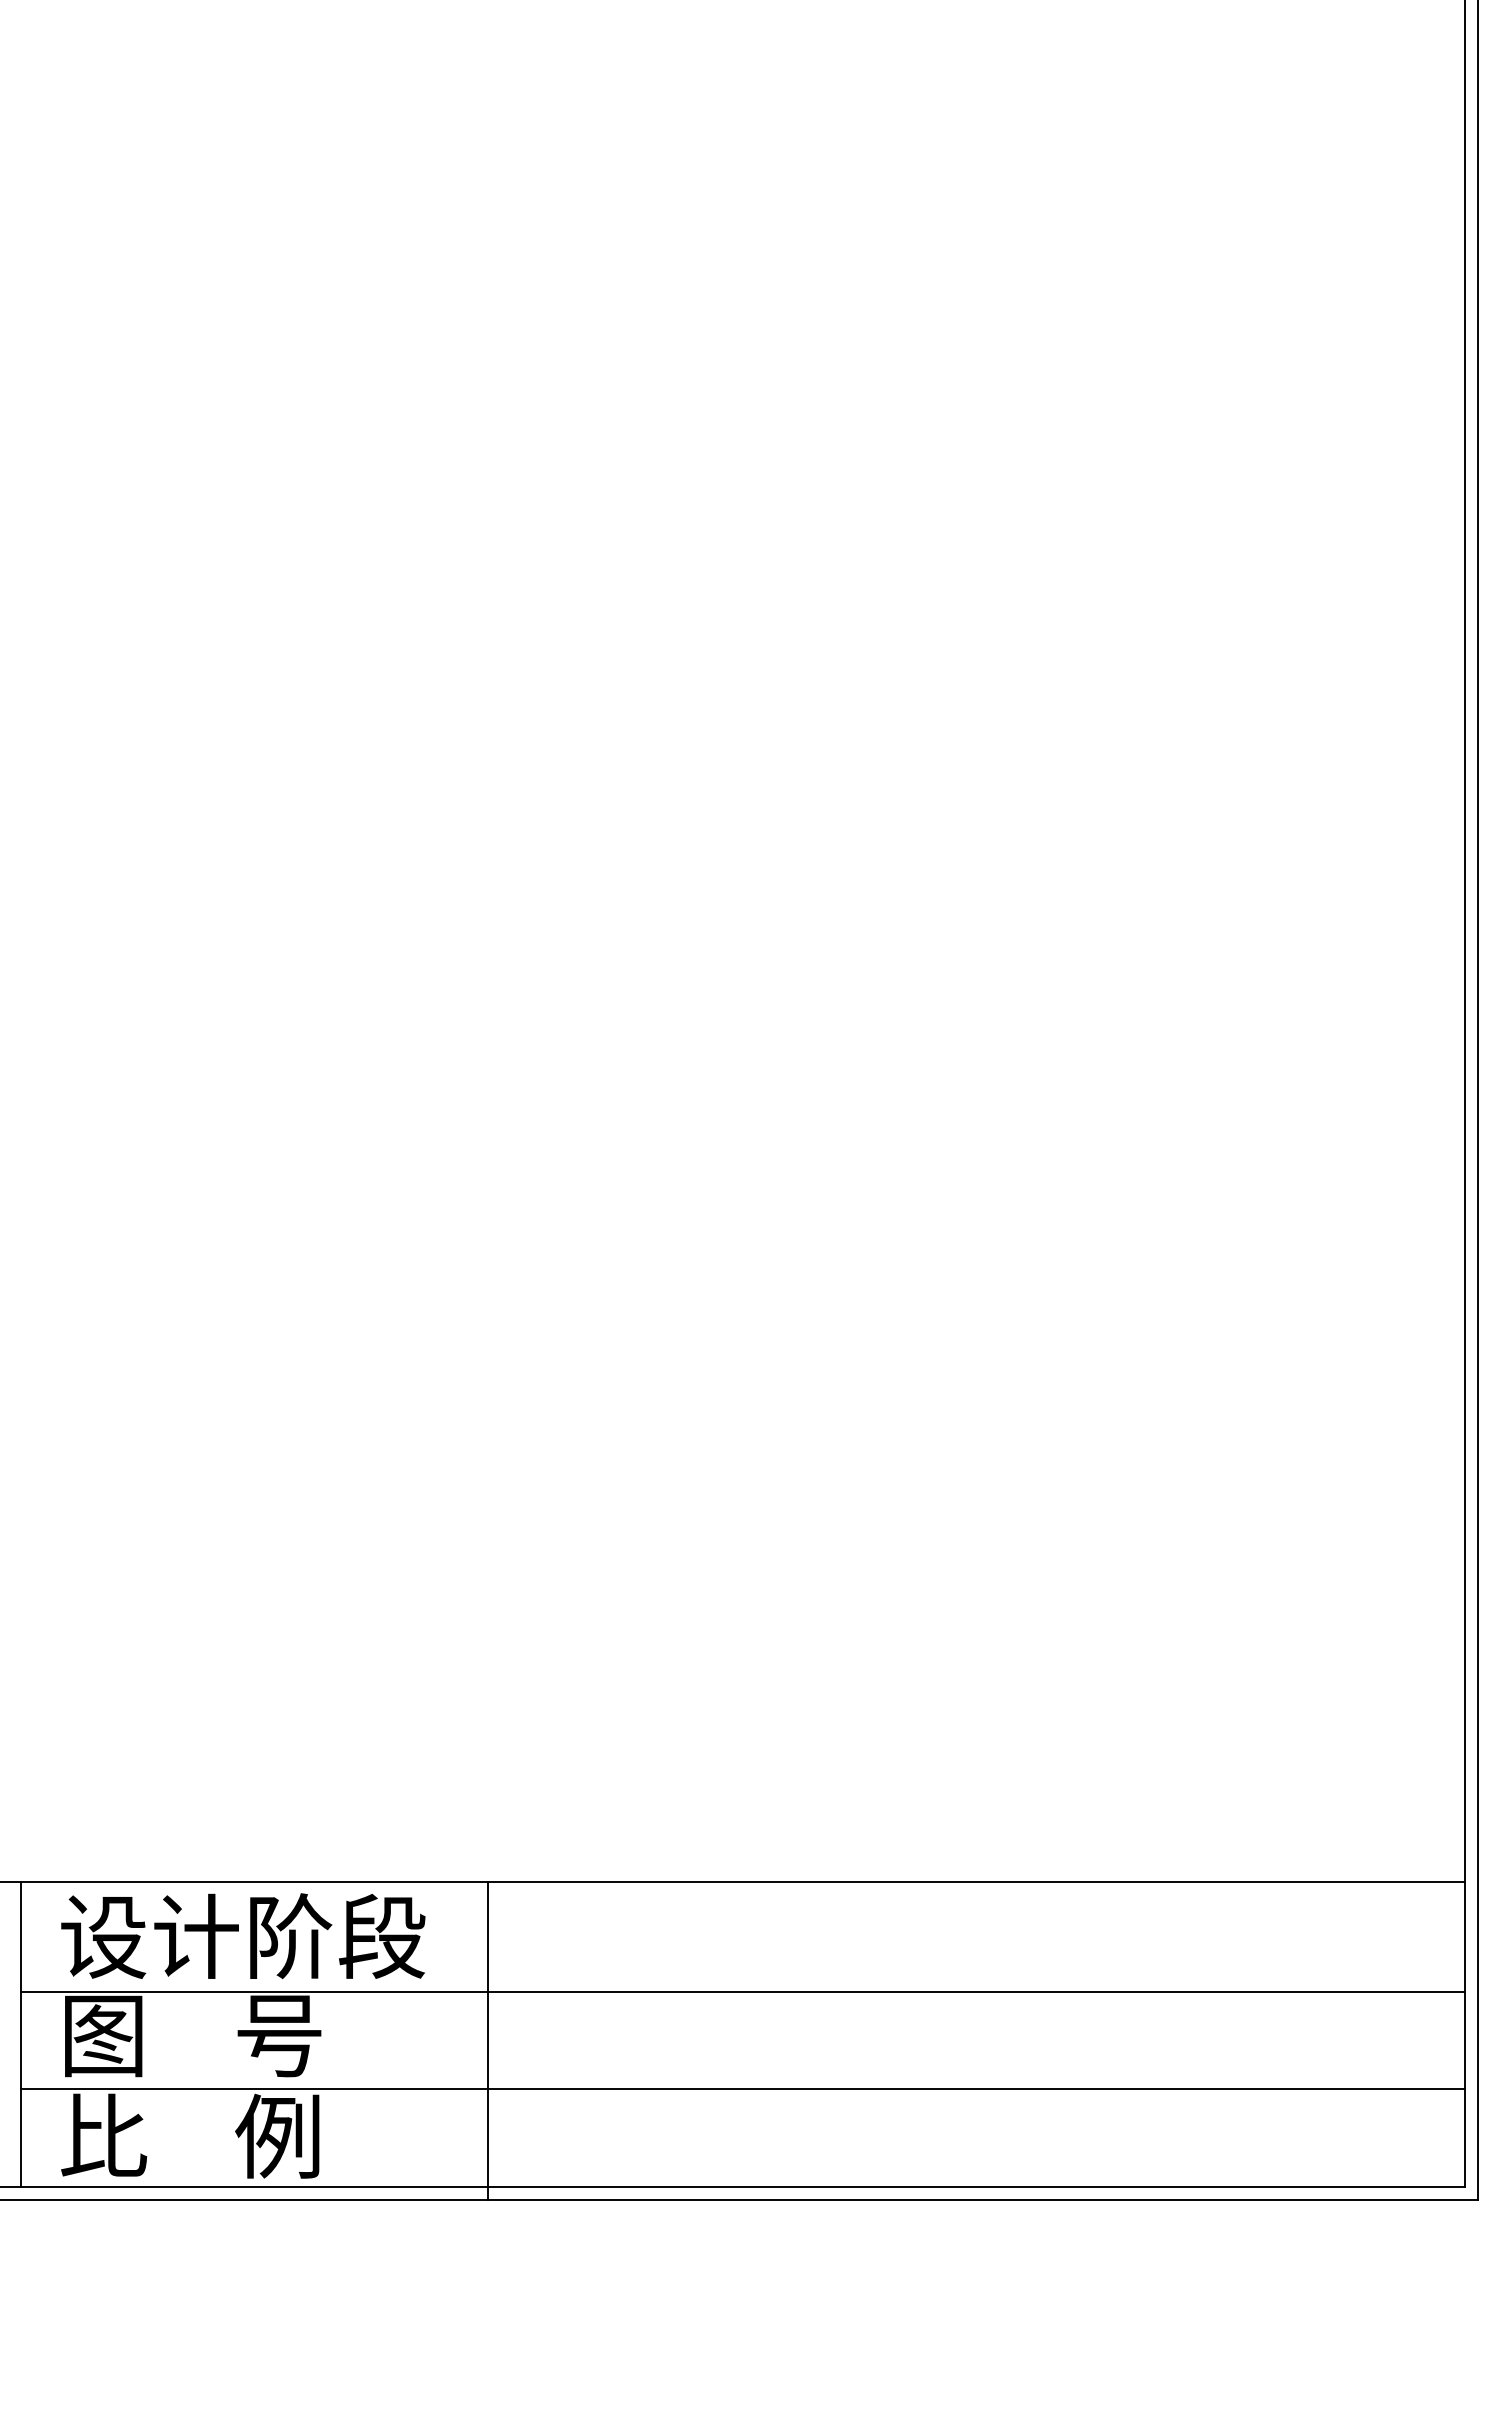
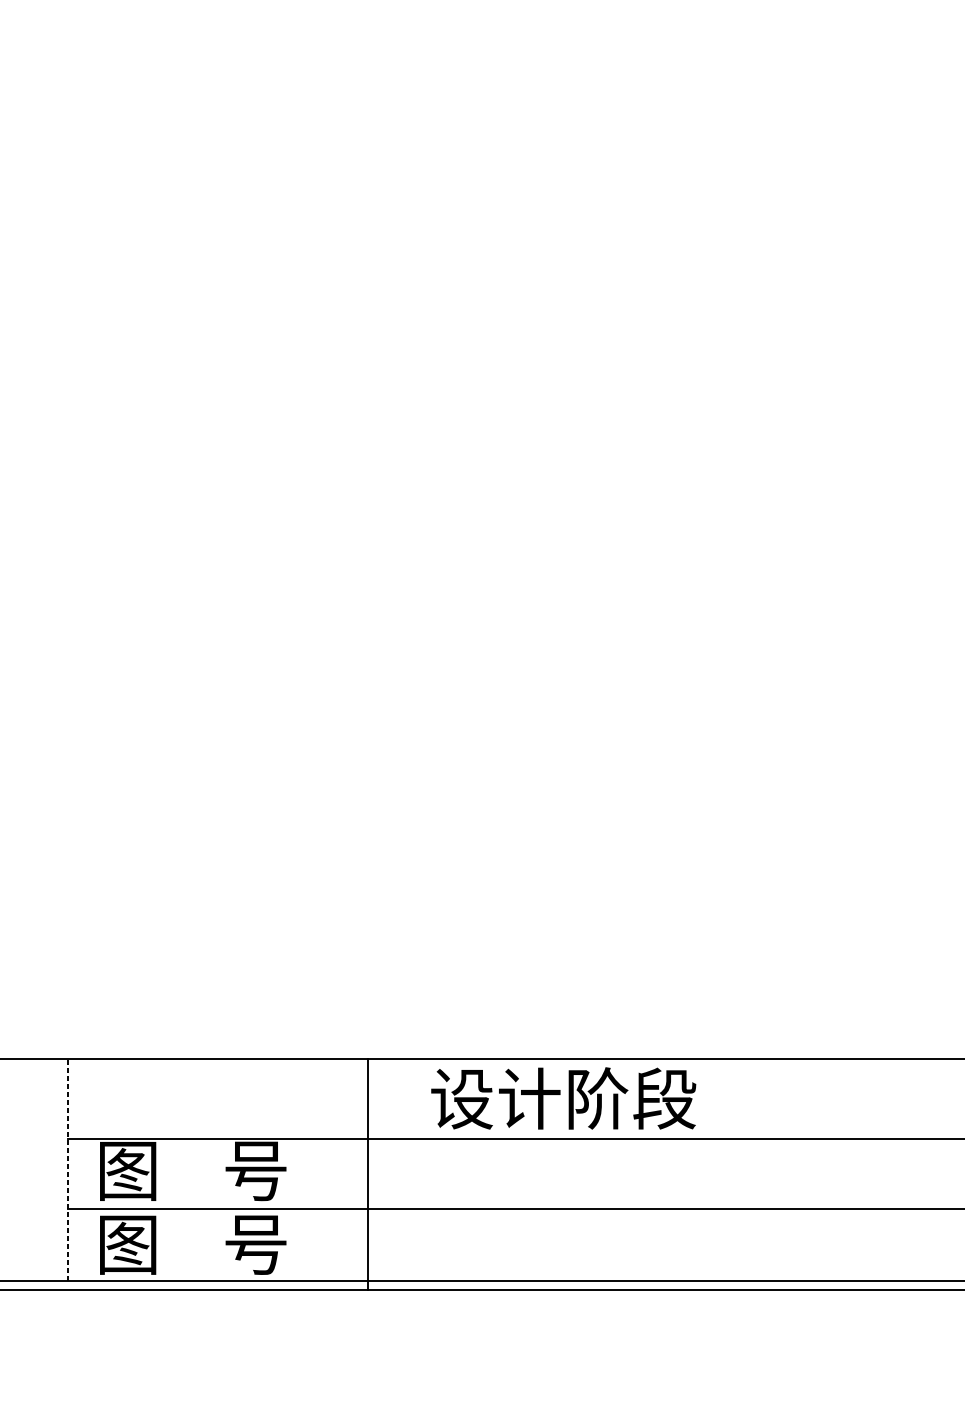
text: (243, 1935) -> (563, 1097), moved
line: (21, 2034) -> (68, 1170), solid -> dashed
line: (488, 2041) -> (368, 1175), moved
text: (191, 2135) -> (192, 1243), 比    例 -> 图    号

